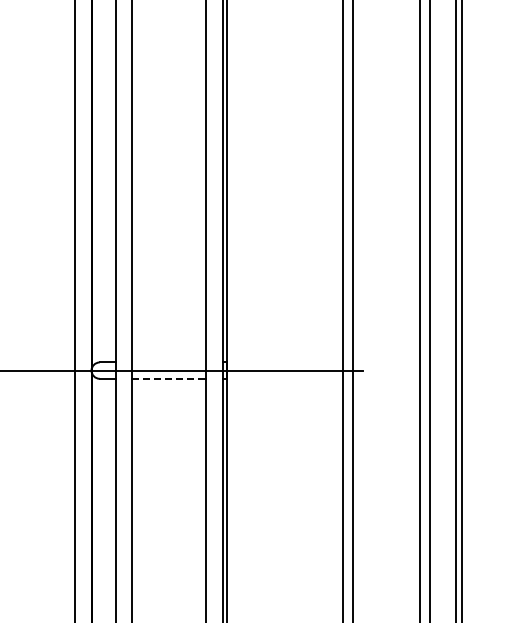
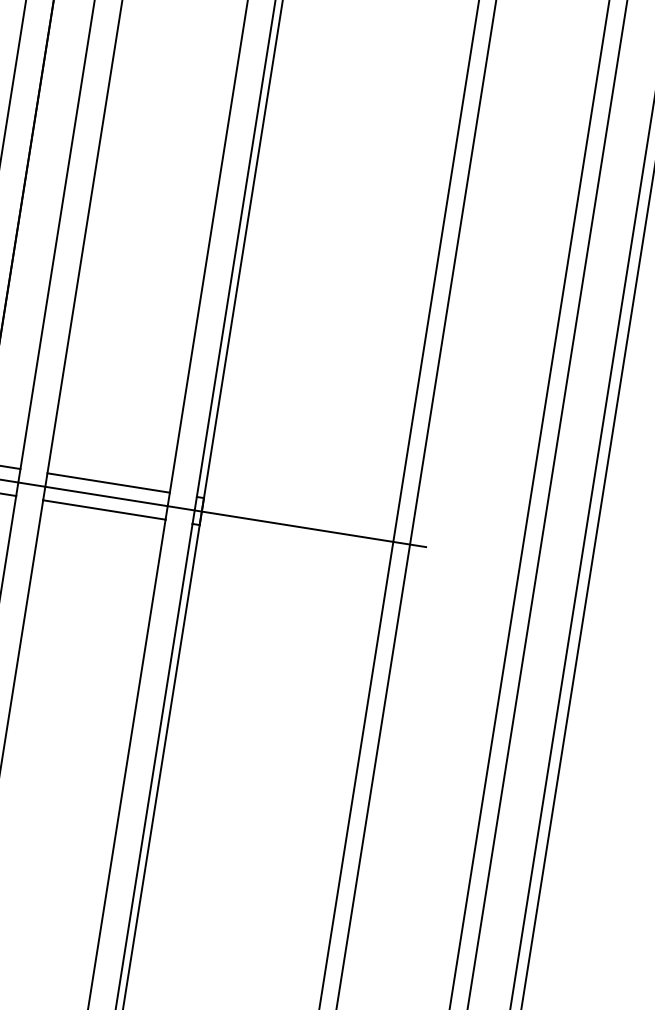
line: (169, 362) -> (109, 483), added
line: (169, 378) -> (105, 509), dashed -> solid

